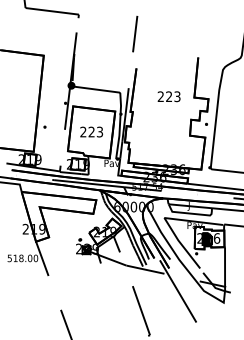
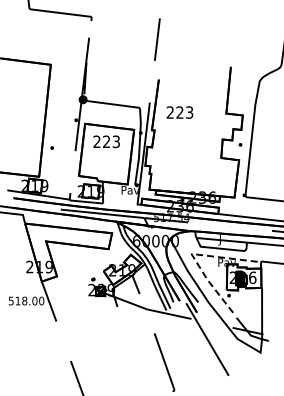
text: (168, 96) -> (179, 112), moved
text: (91, 131) -> (106, 141), moved
line: (165, 219) -> (192, 255), solid -> dashed

